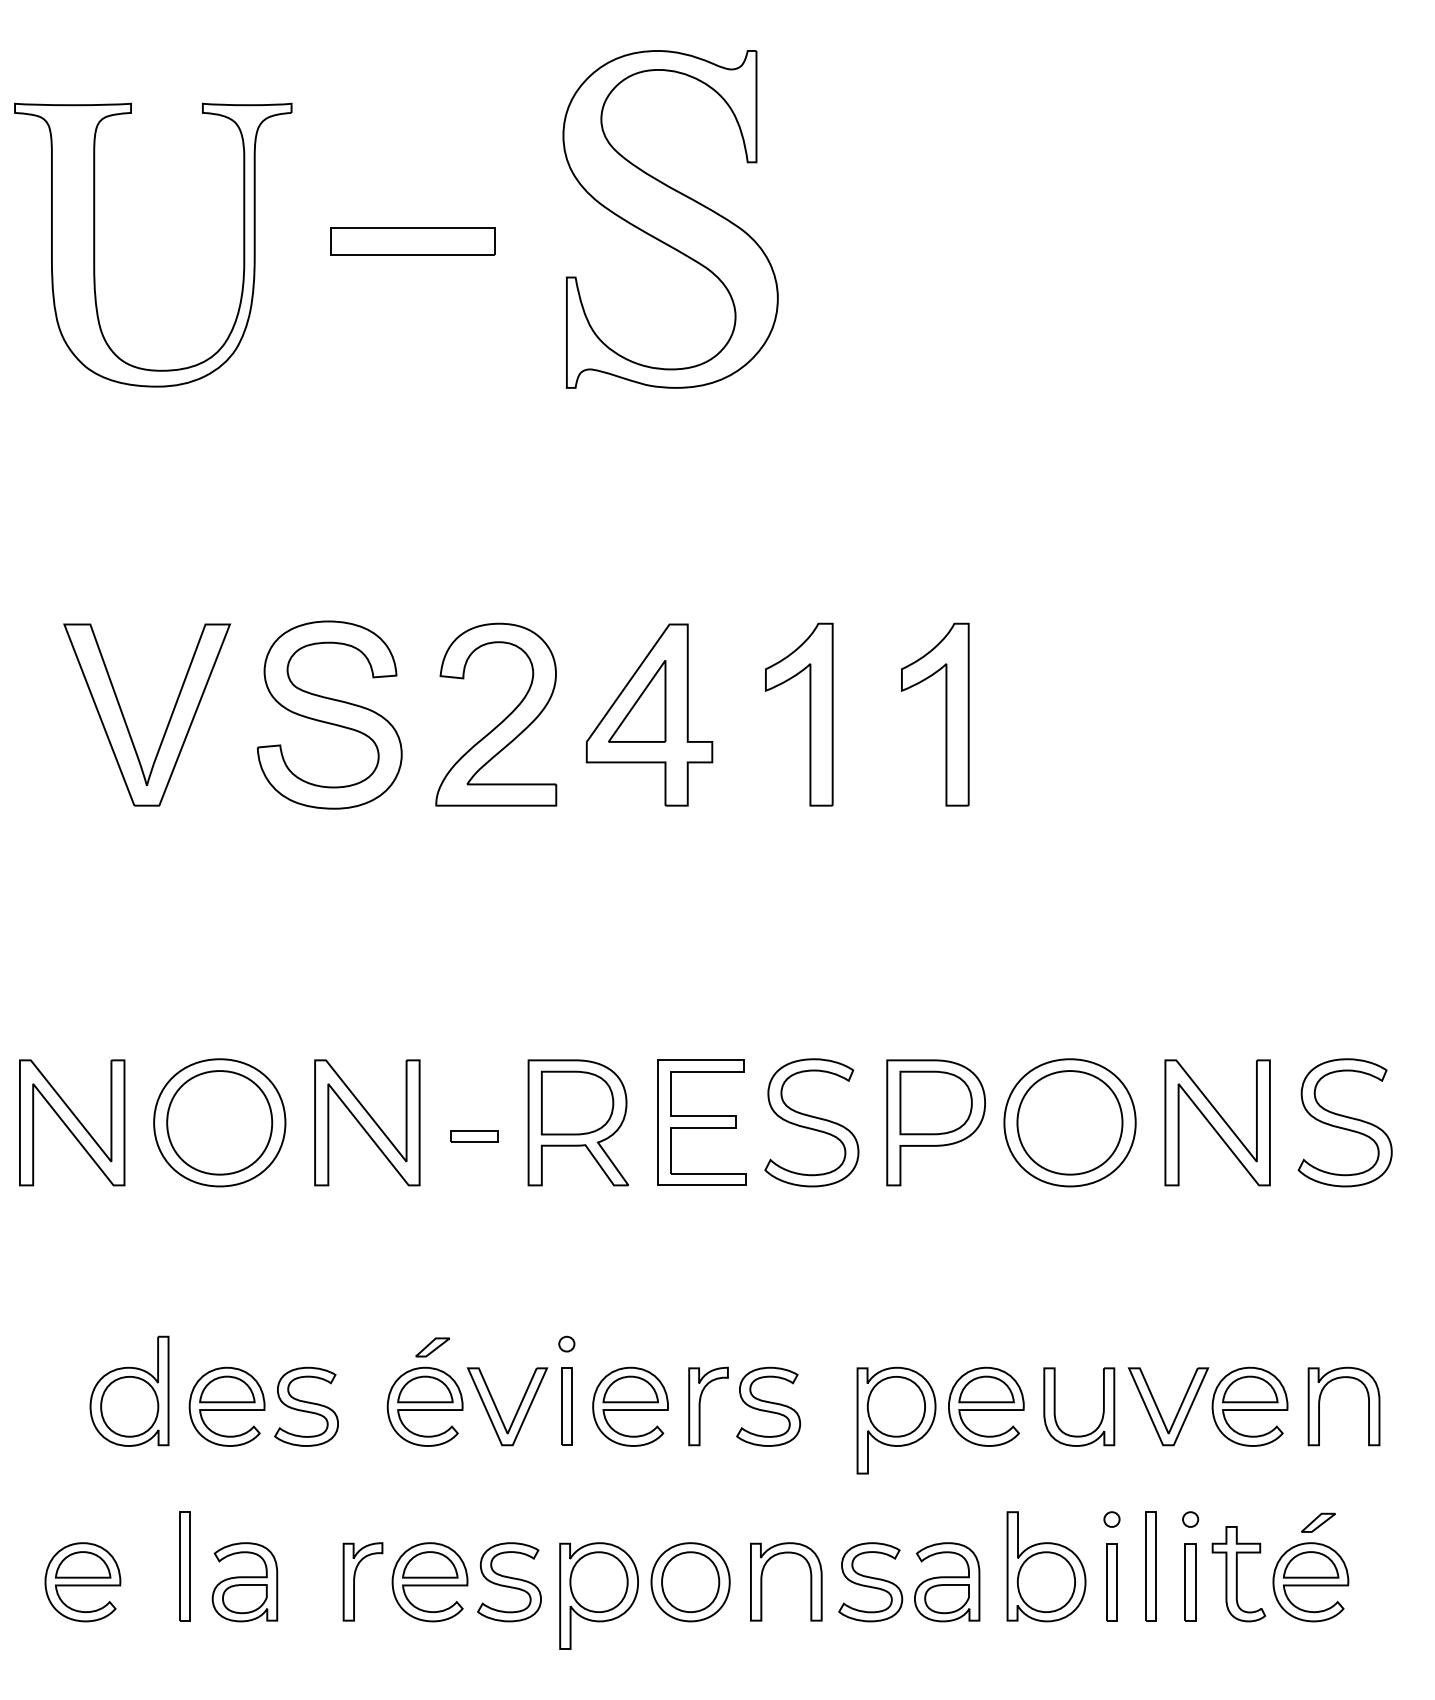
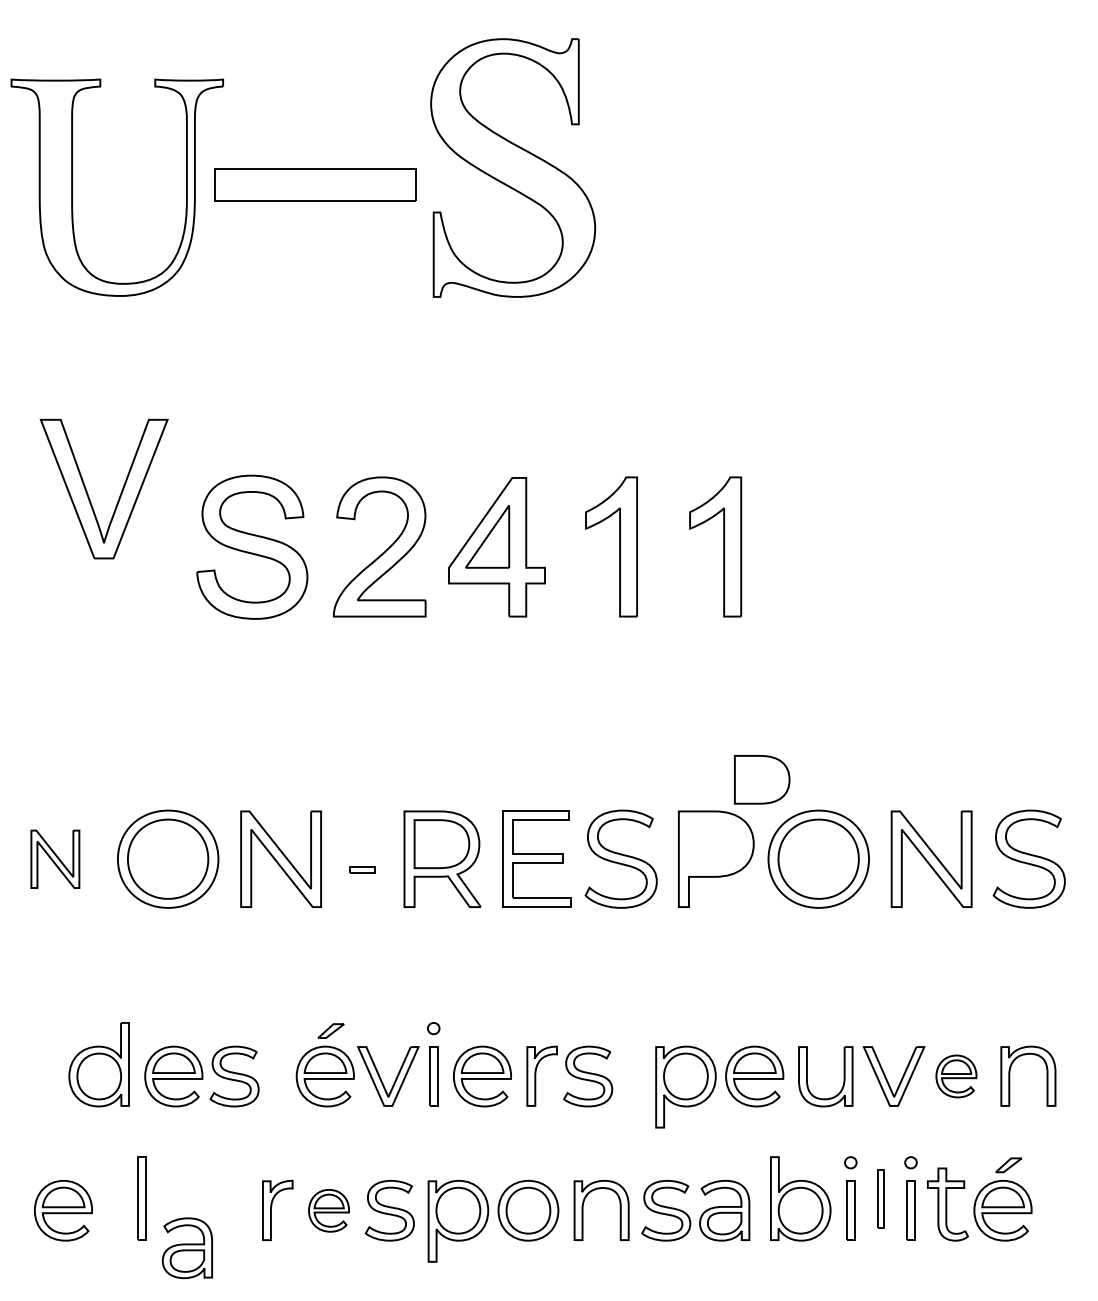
part: (412, 241) -> (315, 184), size x1.6
part: (167, 723) -> (119, 495), moved
part: (935, 1102) -> (761, 779), moved
part: (72, 1122) -> (55, 858), size x0.6
part: (474, 1136) -> (363, 869), size x0.7
part: (1249, 1406) -> (956, 1076), size x0.7
part: (1150, 1566) -> (880, 1198), size x0.7
part: (244, 1582) -> (187, 1248), moved
part: (429, 1582) -> (328, 1210), size x0.7

